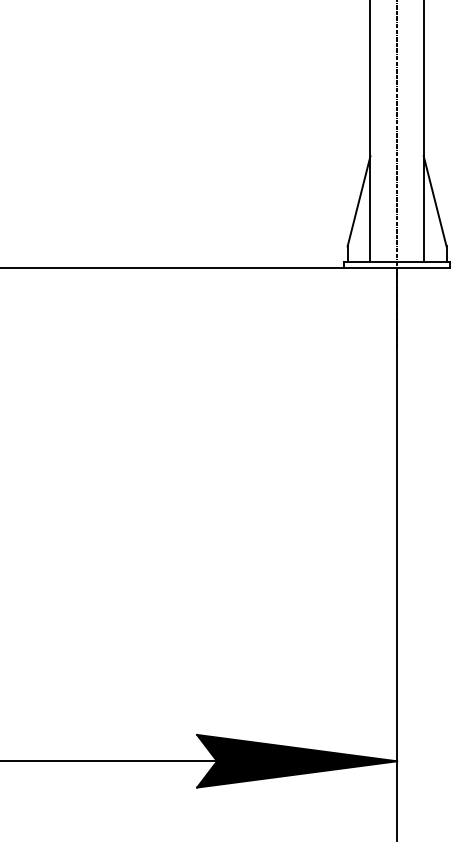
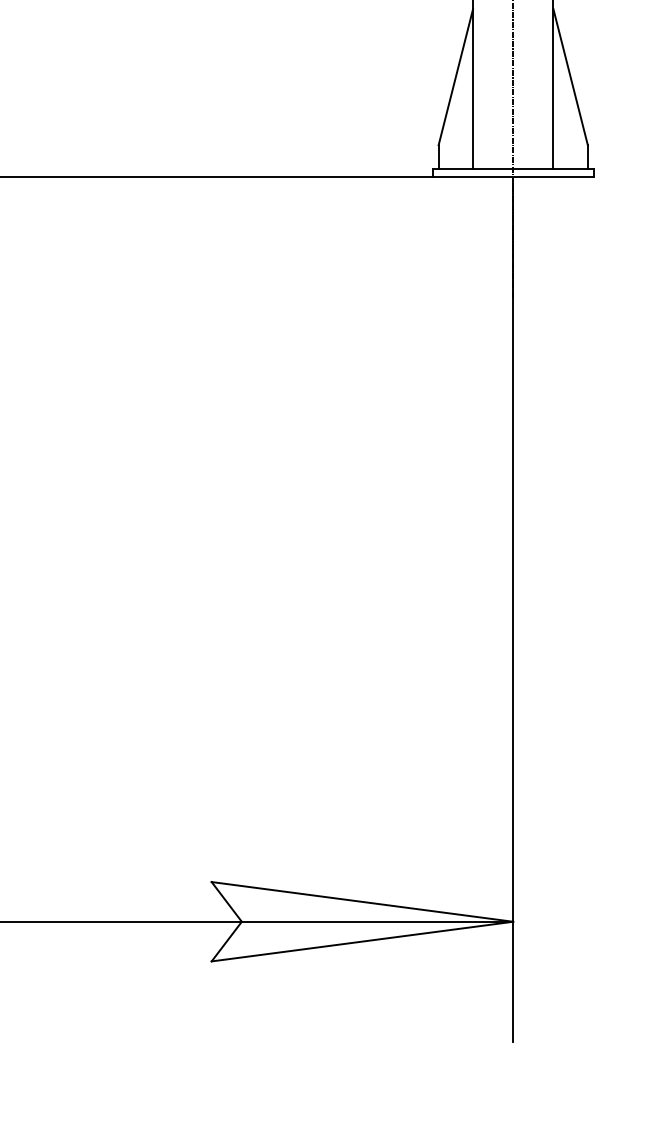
fill: (297, 760) -> (363, 920), removed

